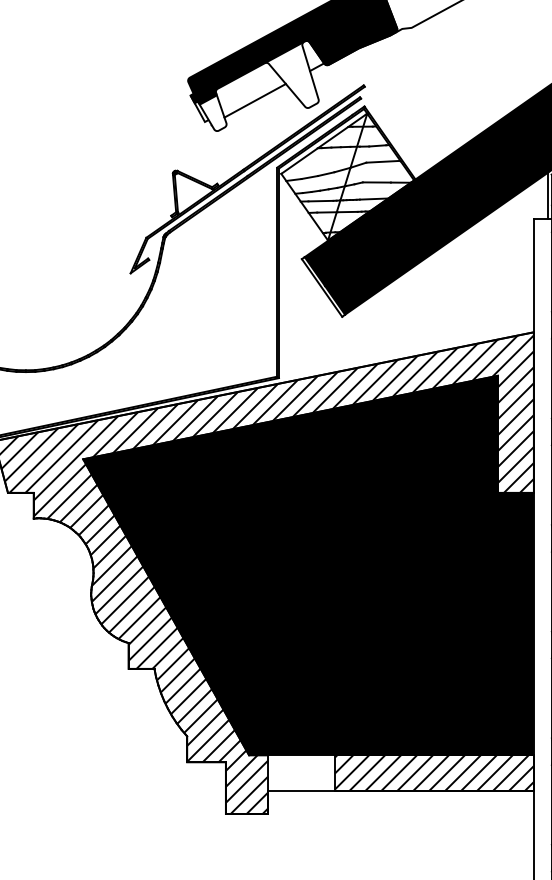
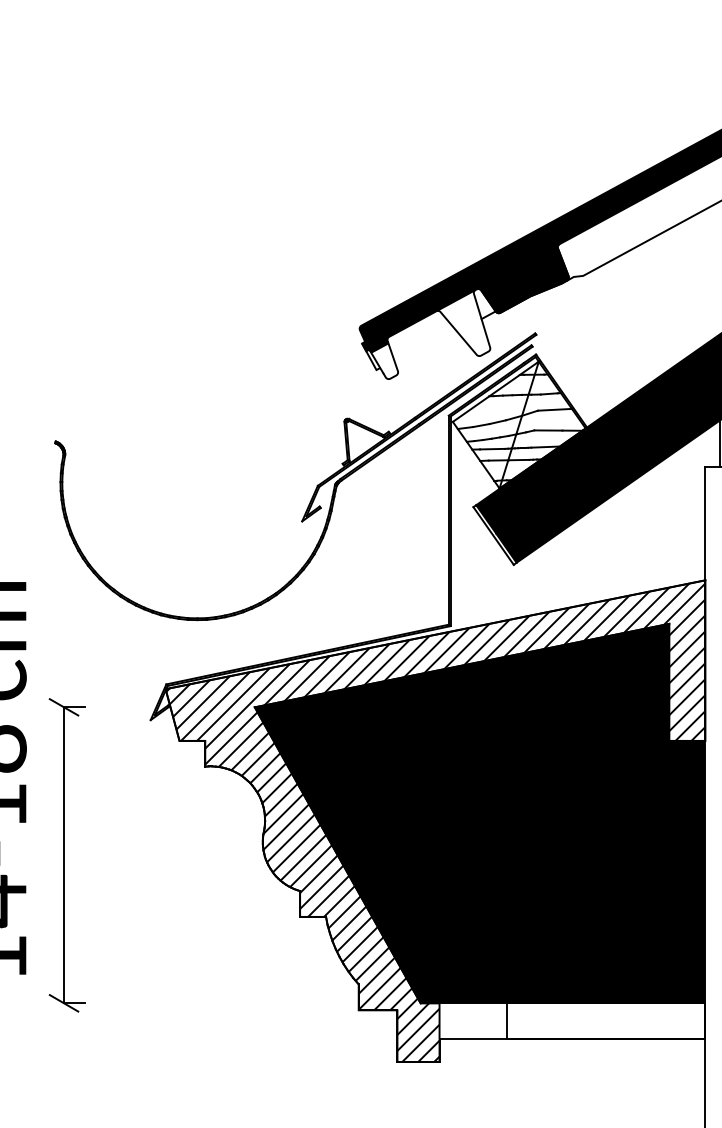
line: (254, 100) -> (426, 348), removed
hatch: (433, 772) -> (605, 1020), removed

